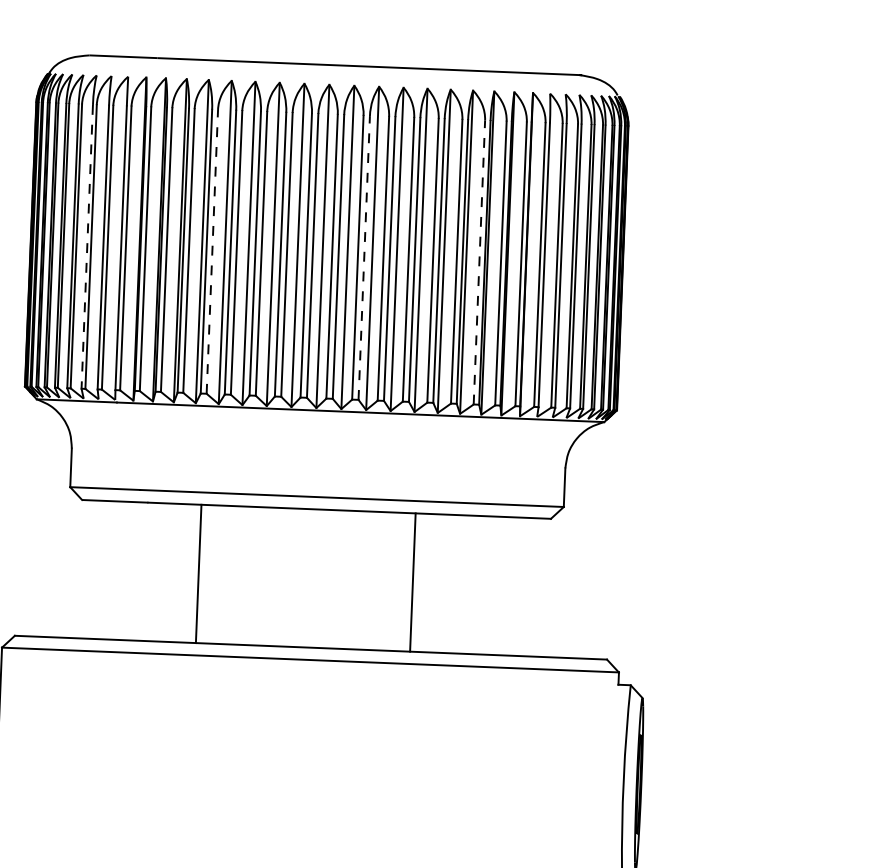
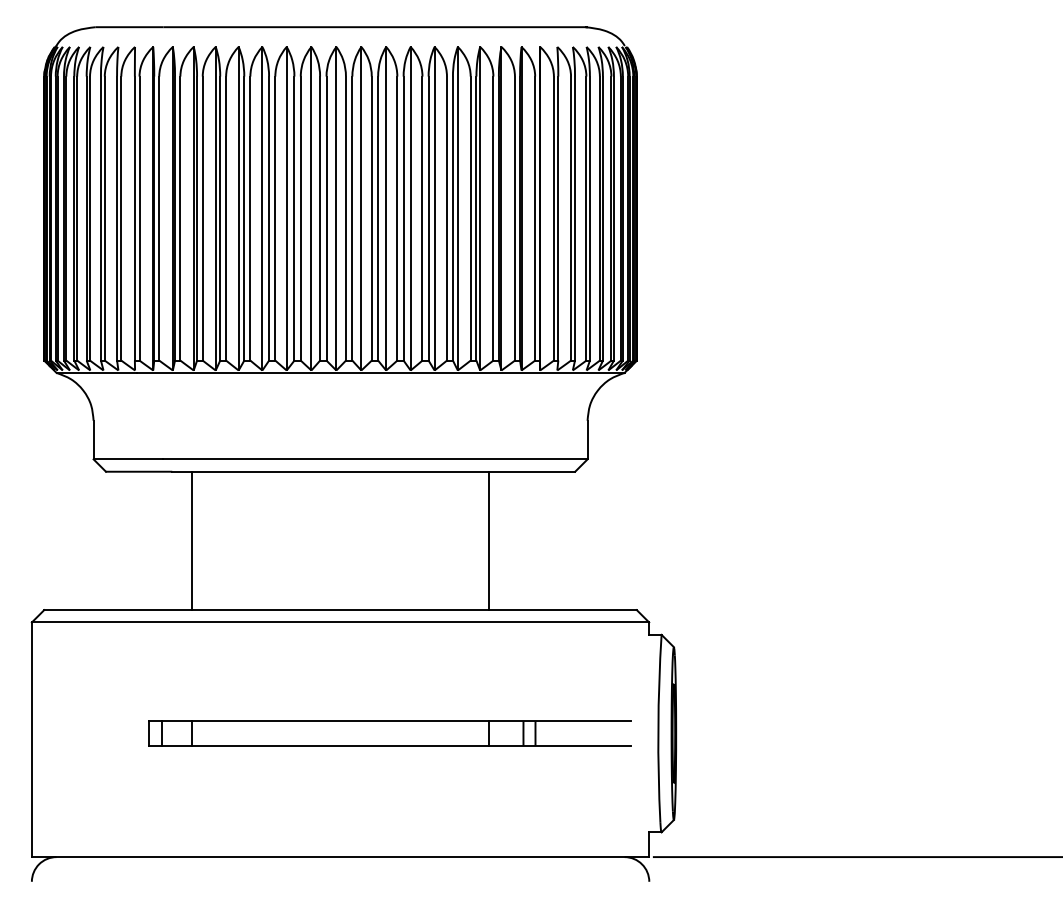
line: (86, 247) -> (100, 219), dashed -> solid
line: (212, 251) -> (226, 218), dashed -> solid
line: (364, 257) -> (378, 218), dashed -> solid
line: (479, 262) -> (493, 218), dashed -> solid
line: (198, 573) -> (192, 540), moved
line: (412, 582) -> (488, 540), moved
part: (354, 772) -> (389, 733), added

